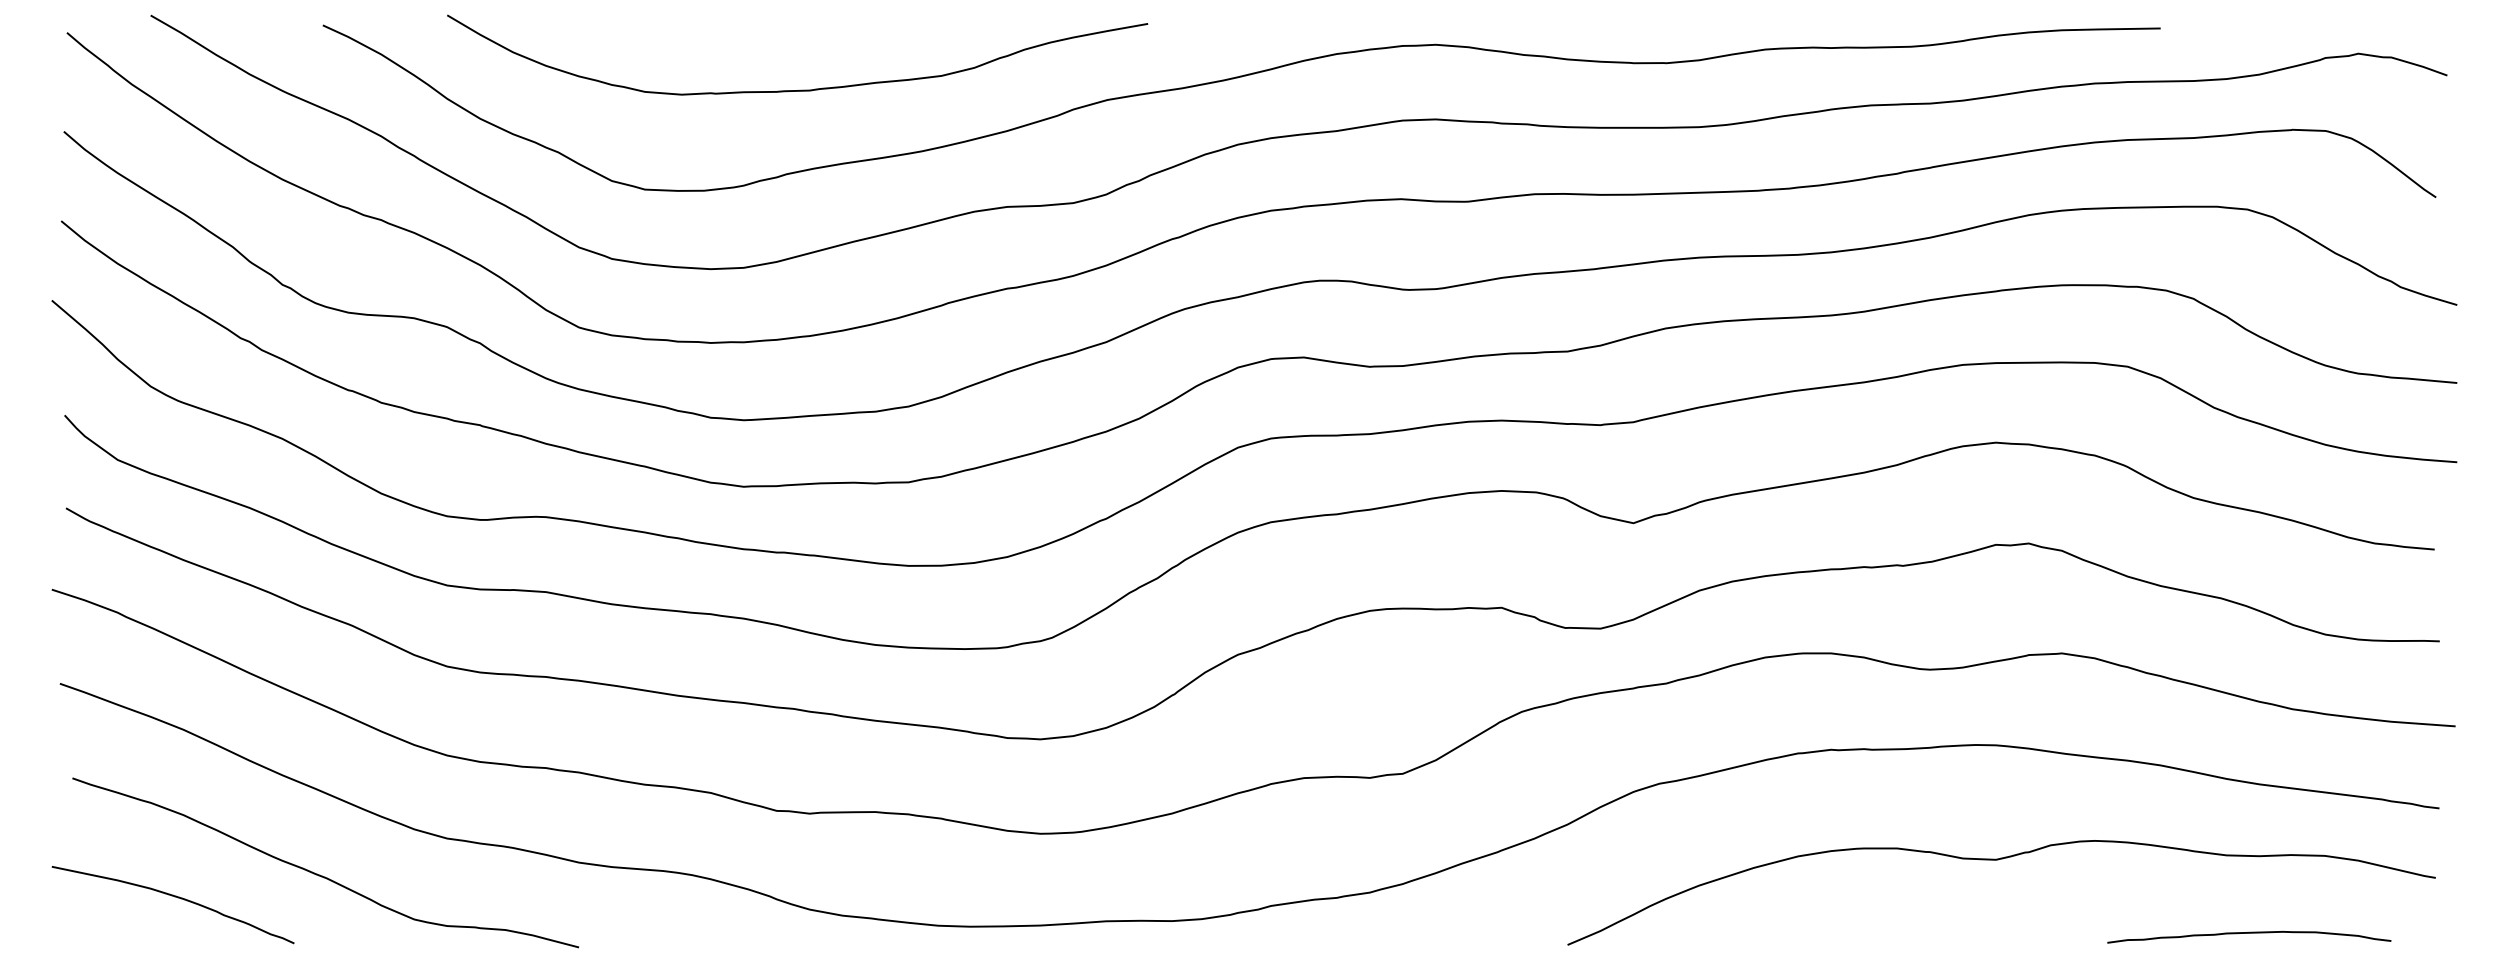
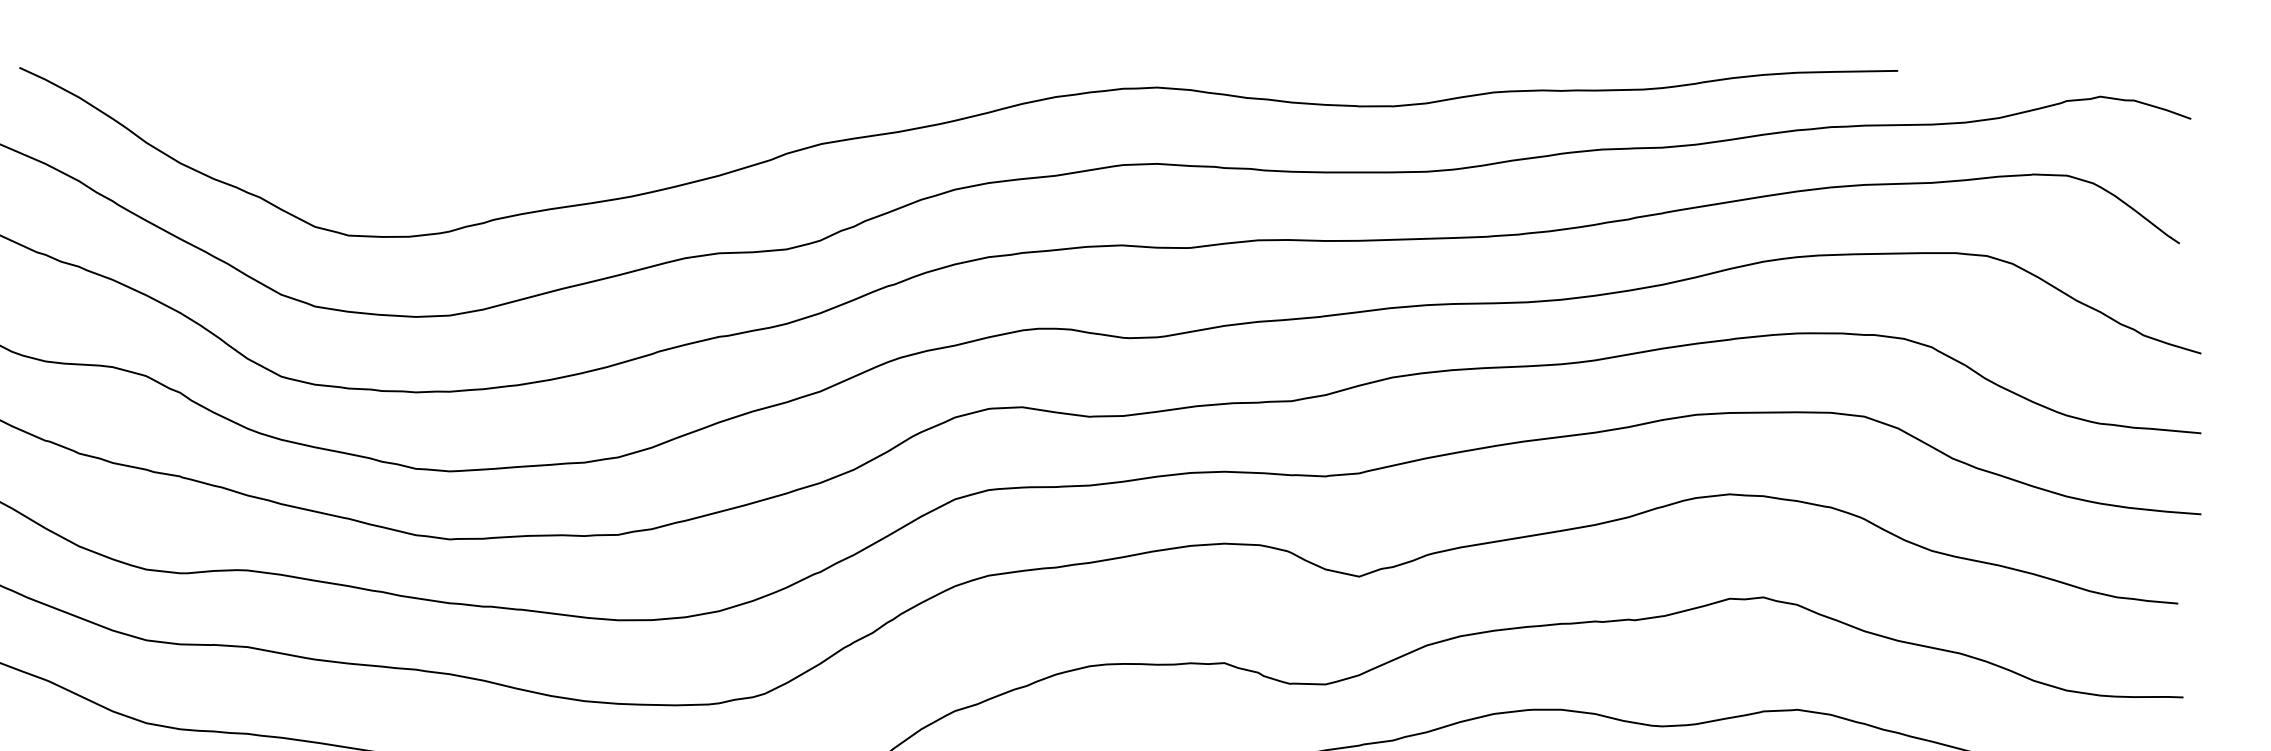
curve: (800, 89) -> (507, 133), removed

